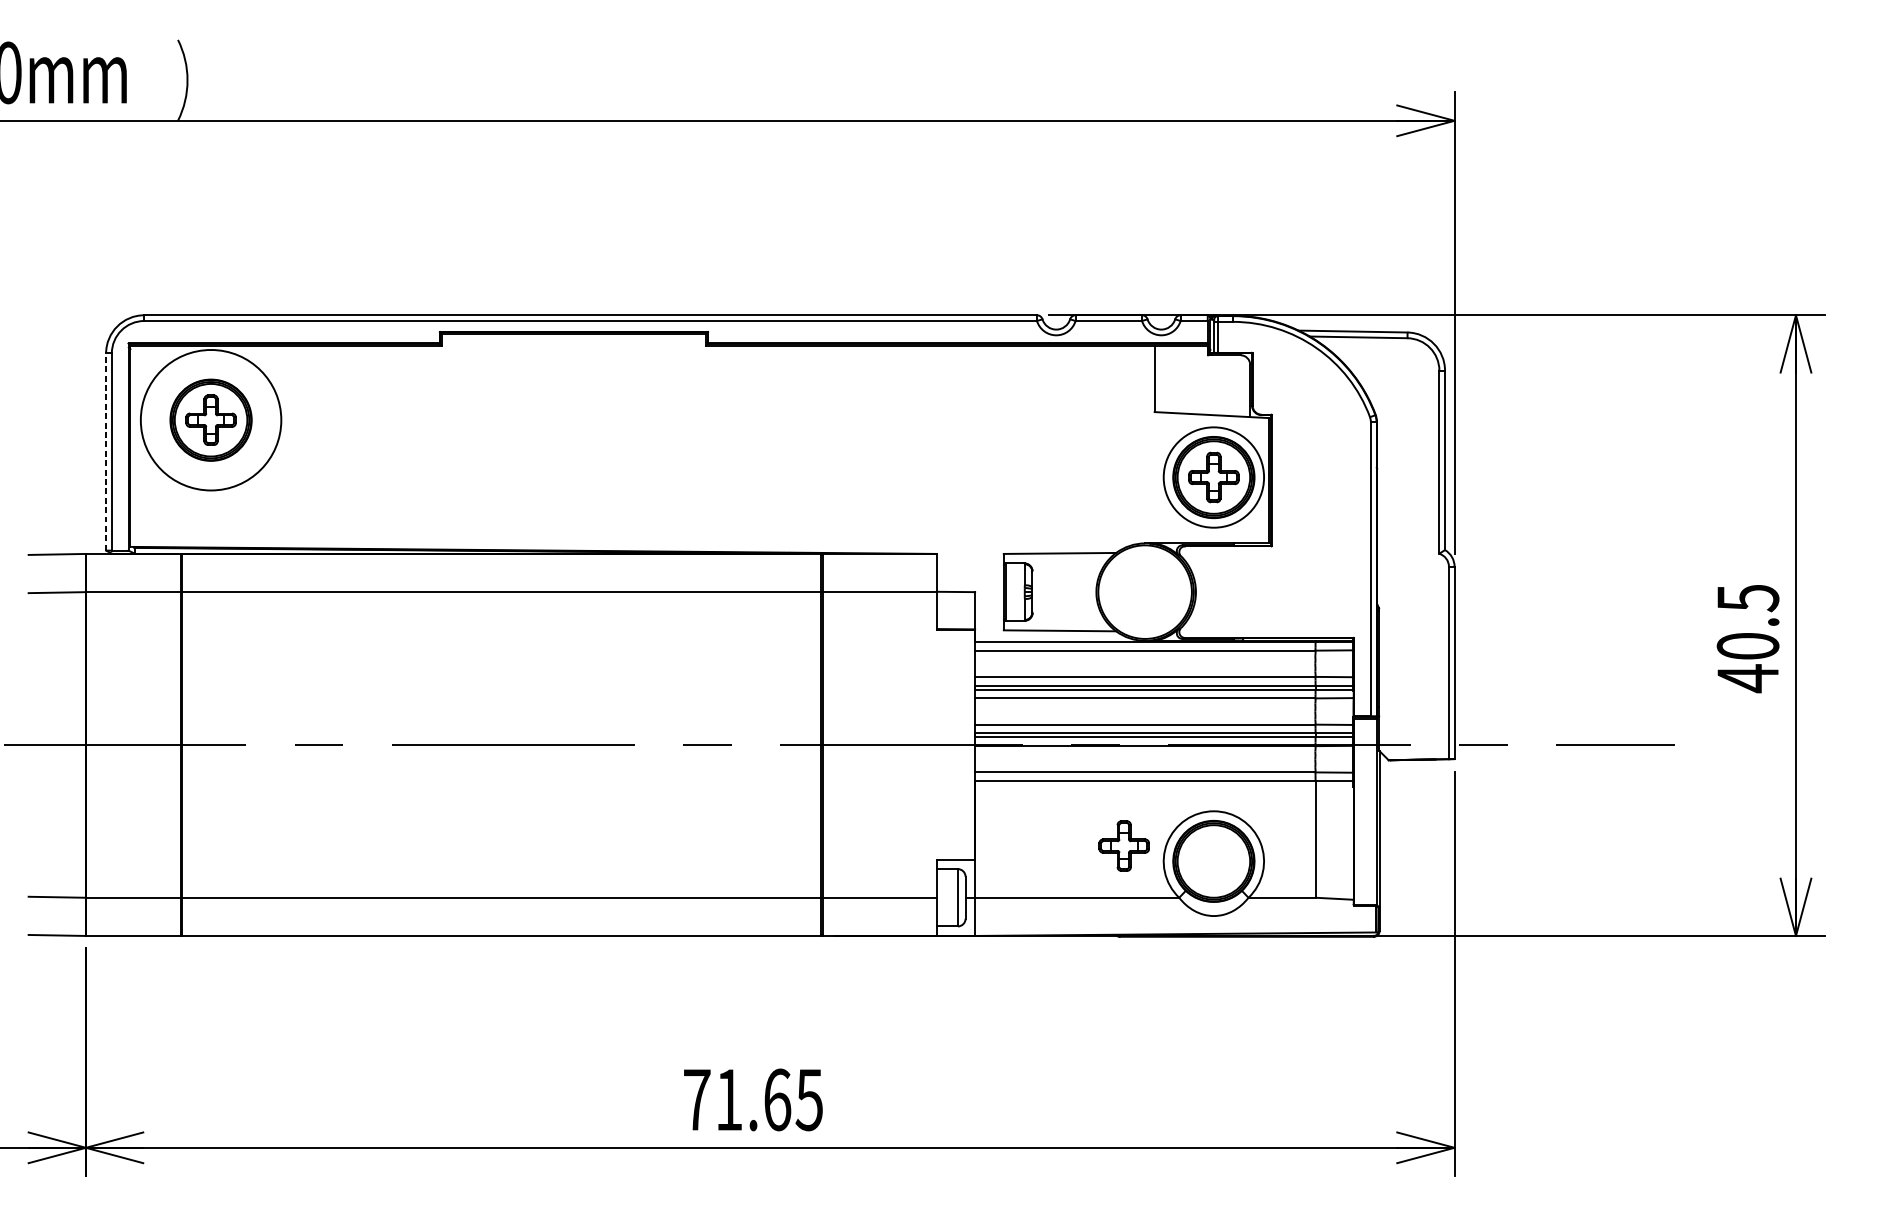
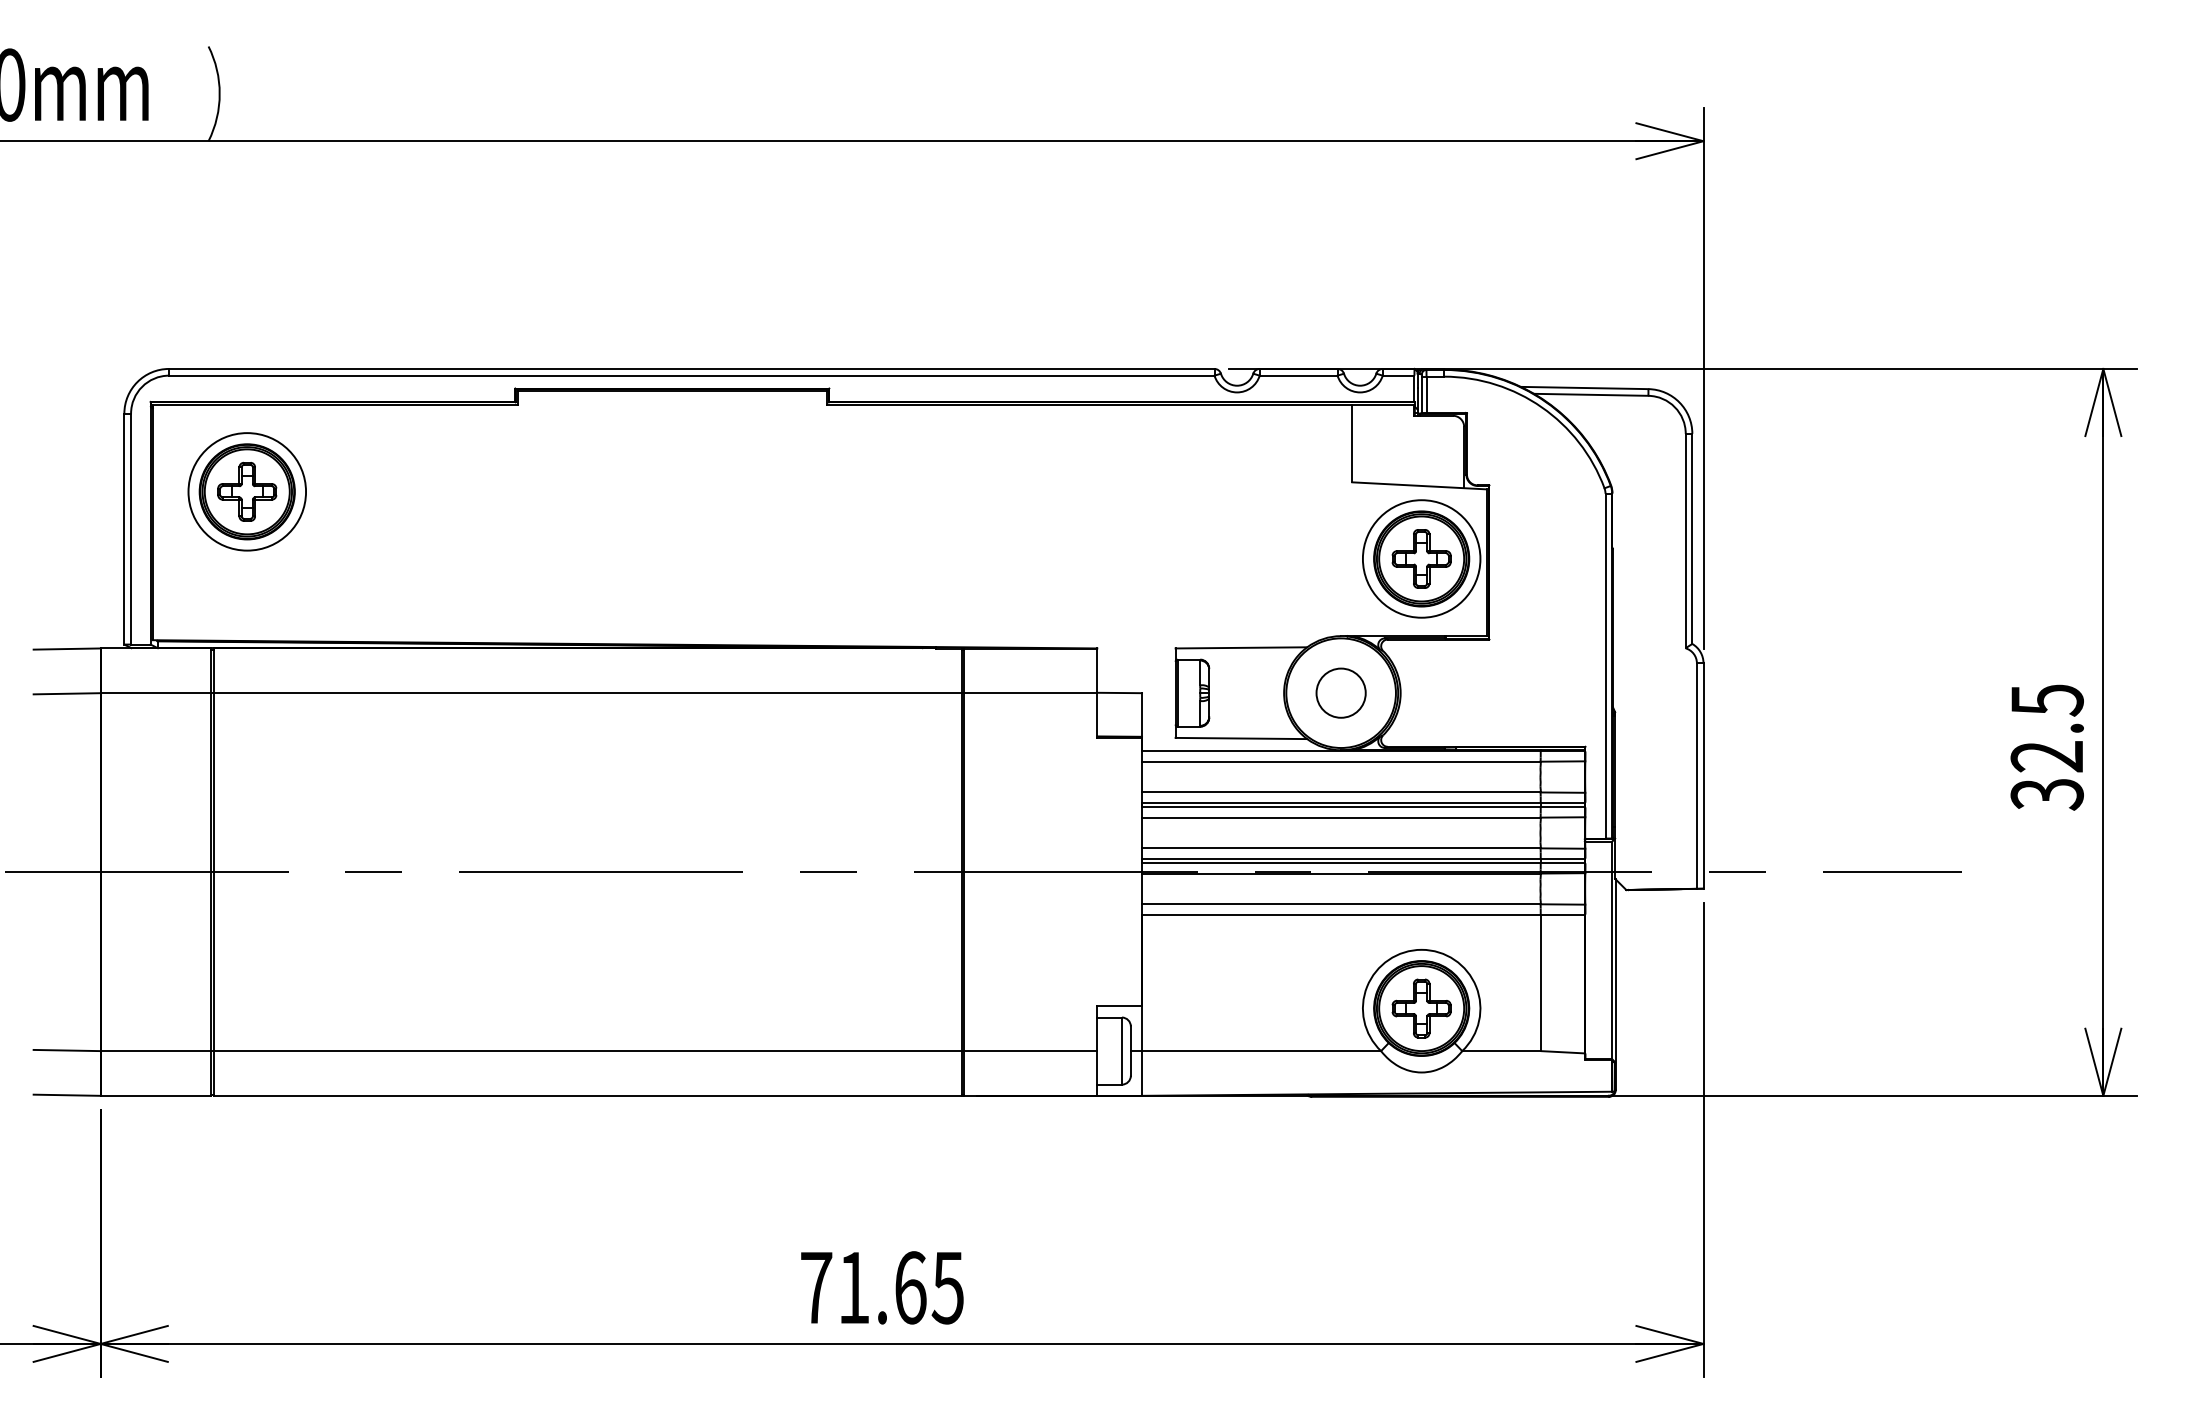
circle: (211, 419) -> (247, 491), size x0.71
line: (106, 451) -> (124, 528), dashed -> solid
circle: (1144, 591) -> (1340, 692), added
text: (1747, 663) -> (2046, 776), 40.5 -> 32.5
part: (1124, 846) -> (1421, 1008), moved

